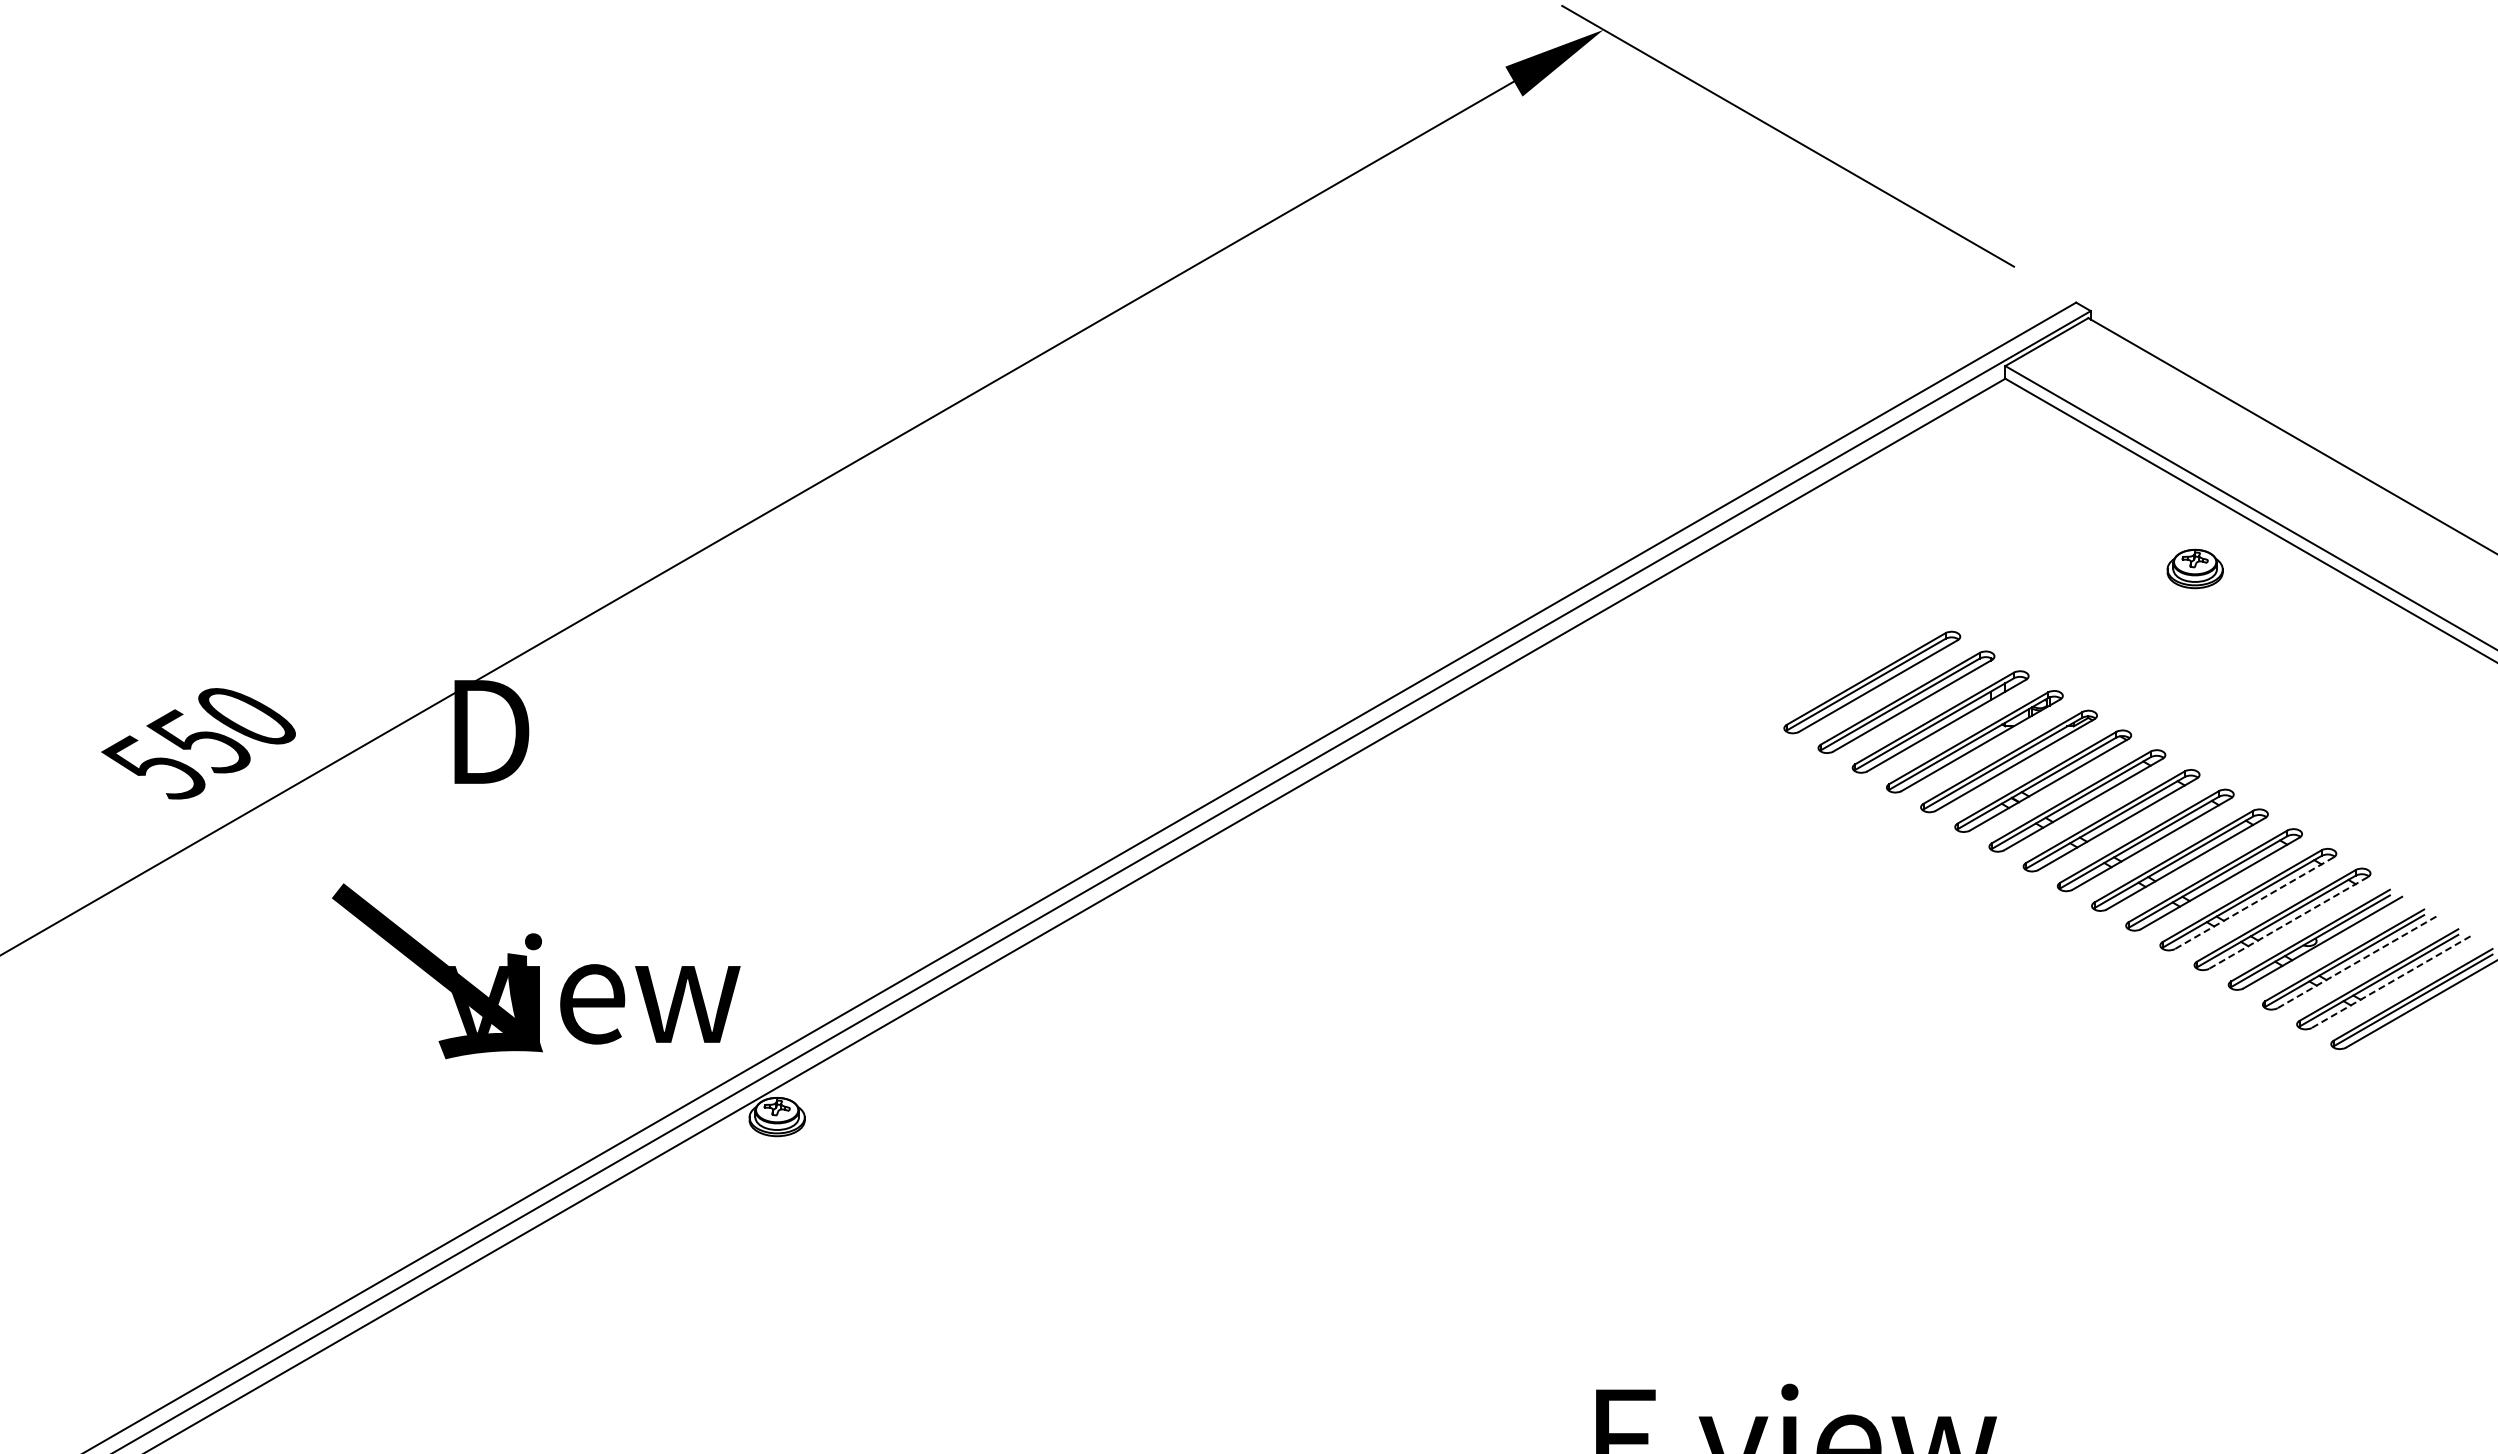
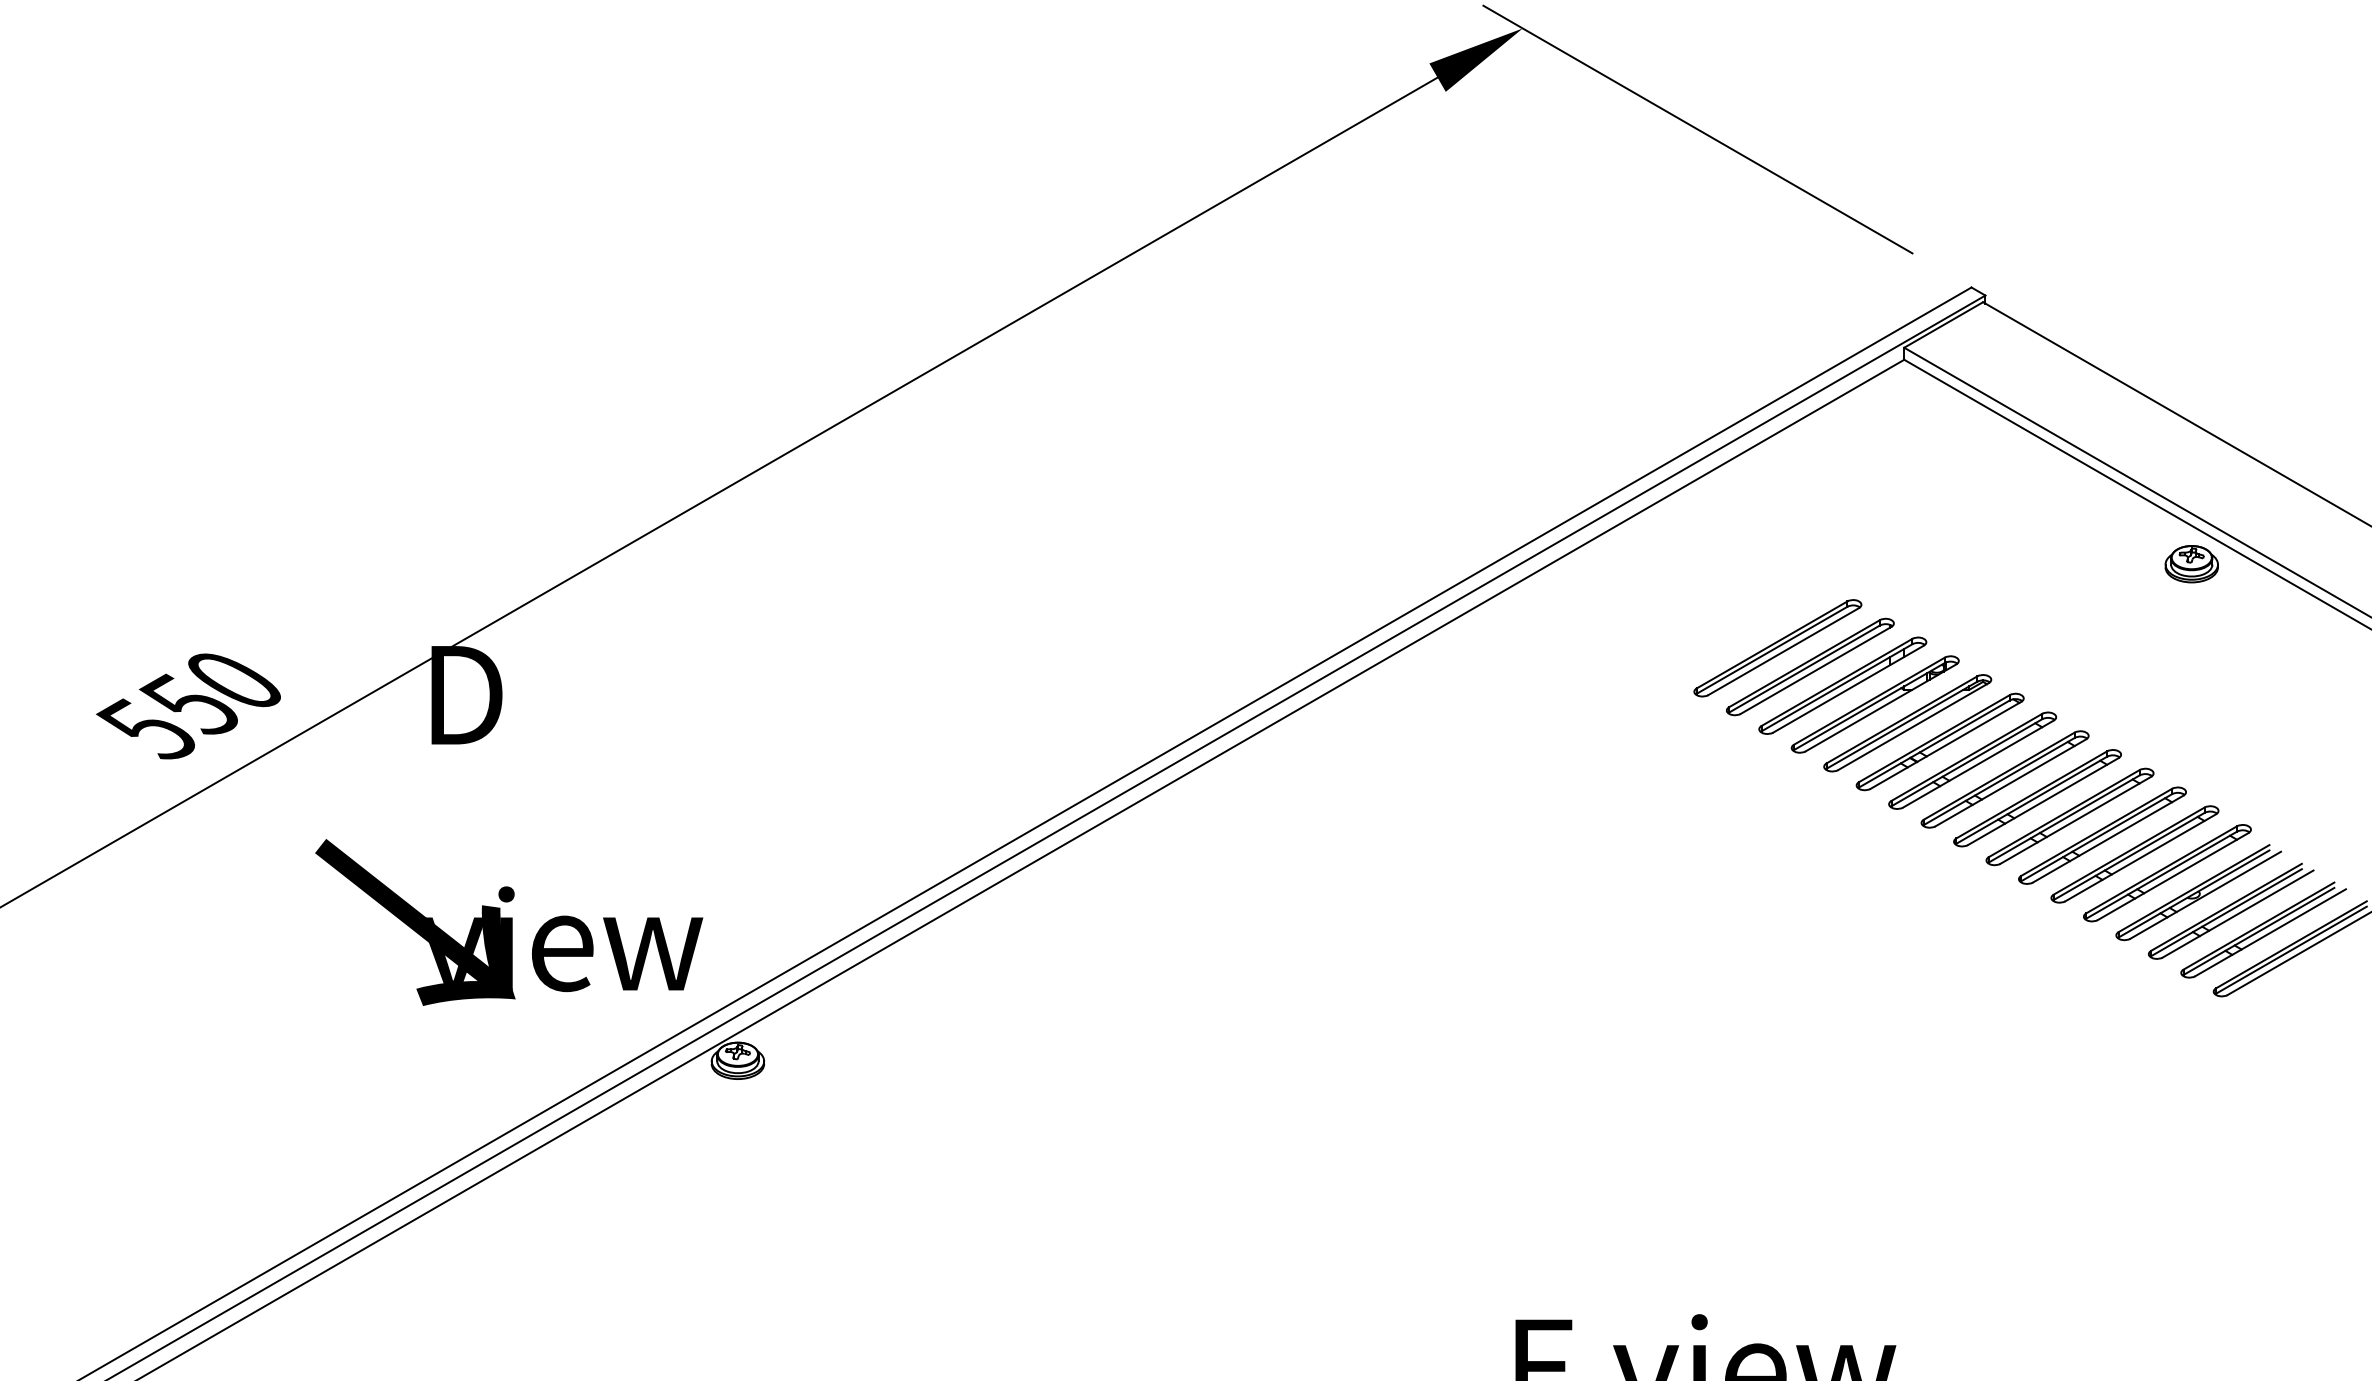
part: (2194, 568) -> (2191, 563), moved
line: (2254, 903) -> (2140, 858), dashed -> solid
line: (2288, 922) -> (2173, 876), dashed -> solid
line: (2356, 962) -> (2237, 914), dashed -> solid
line: (2391, 982) -> (2270, 933), dashed -> solid

